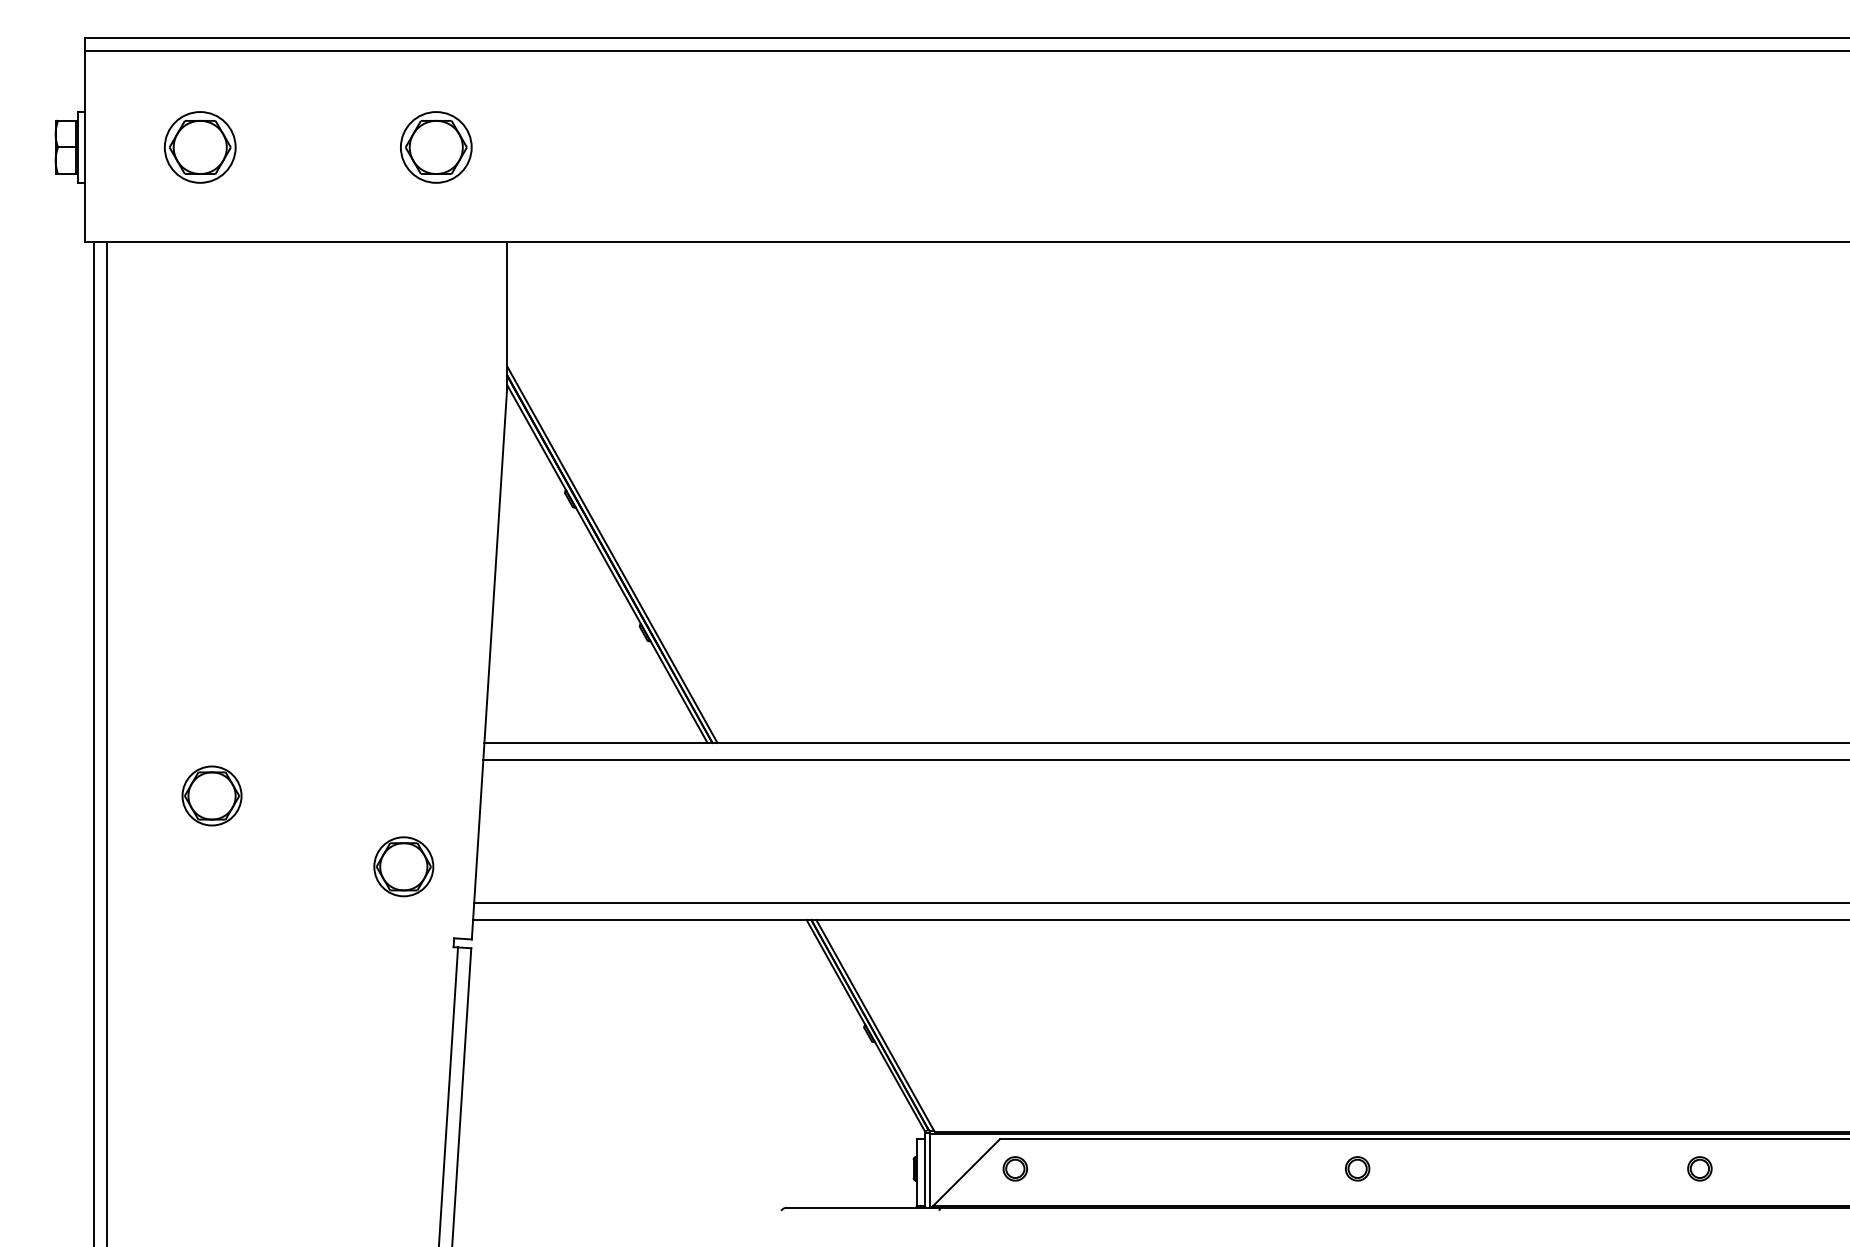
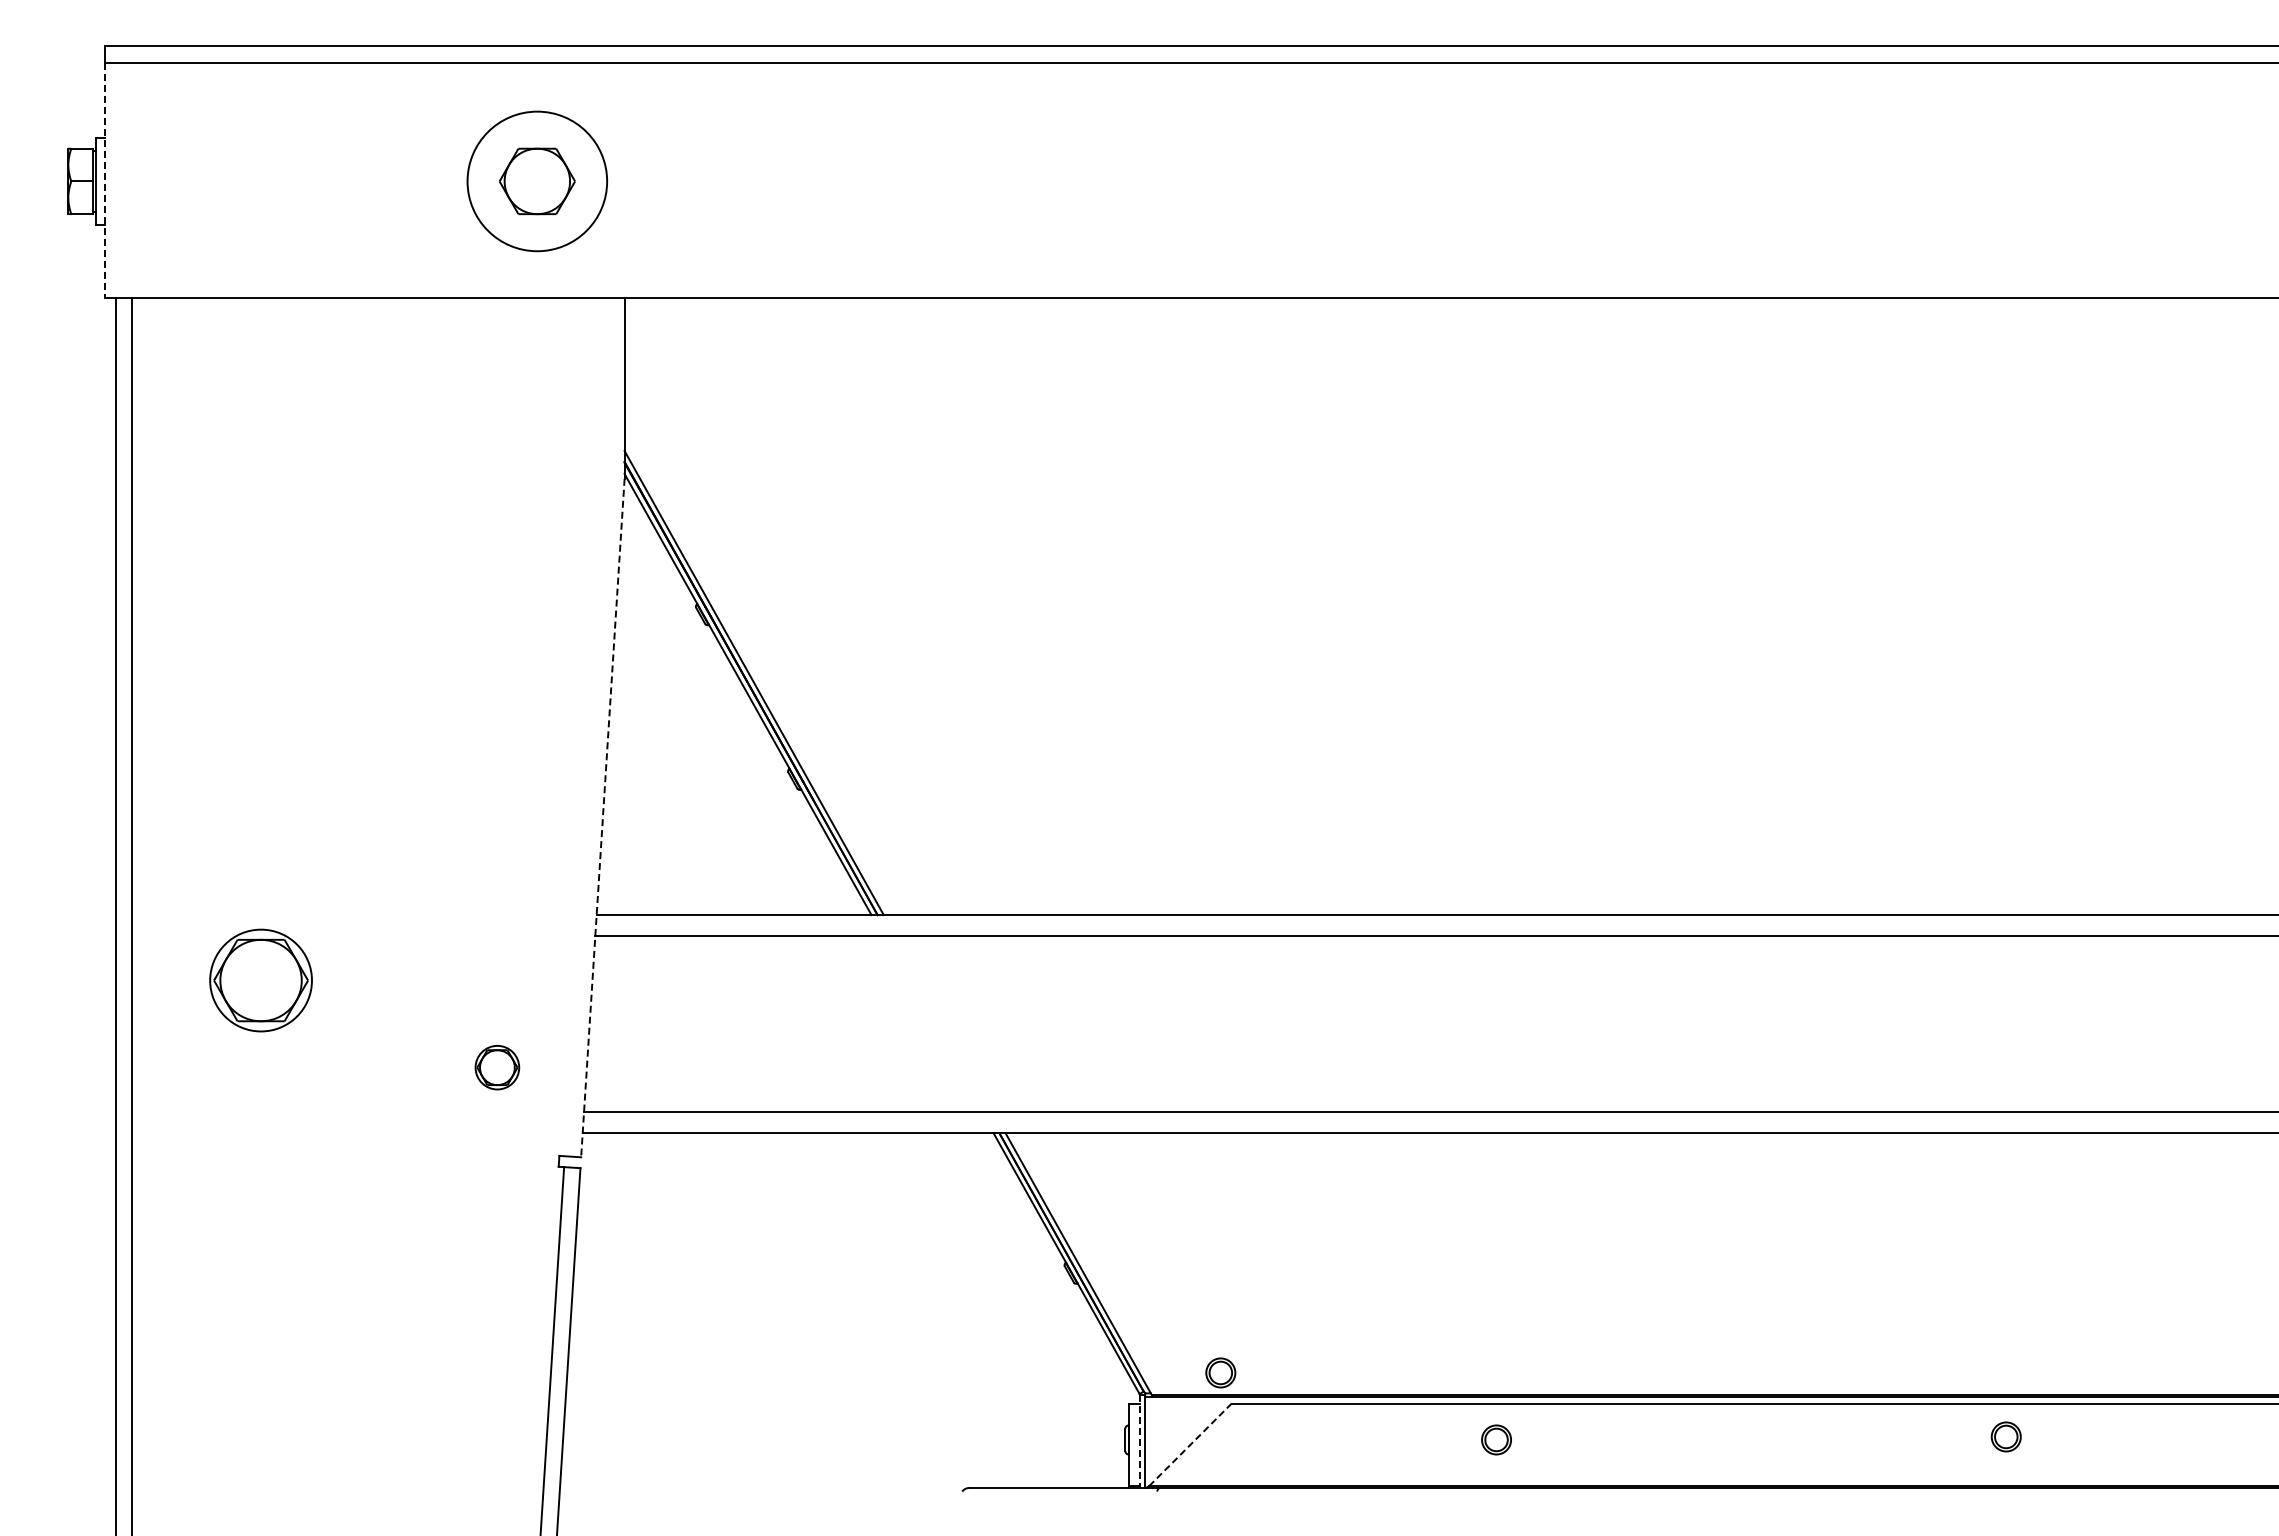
line: (84, 146) -> (104, 180), solid -> dashed
part: (200, 146) -> (246, 180), removed
circle: (435, 147) -> (536, 181), size x1.6
line: (489, 664) -> (602, 818), solid -> dashed
part: (211, 795) -> (260, 980), size x1.4
part: (403, 866) -> (497, 1067), size x0.6
part: (1015, 1168) -> (1220, 1372), moved
part: (1357, 1168) -> (1496, 1439), moved
part: (1699, 1168) -> (2005, 1436), moved
line: (925, 1170) -> (1139, 1442), solid -> dashed
line: (966, 1172) -> (1190, 1444), solid -> dashed

